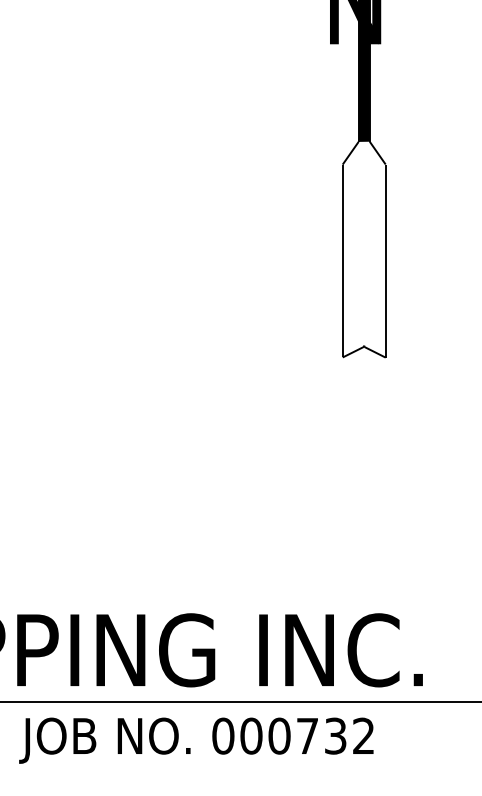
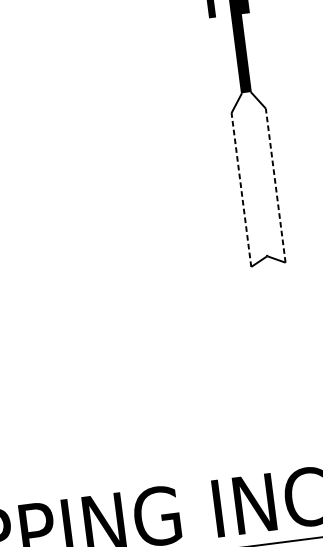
line: (342, 260) -> (241, 189), solid -> dashed
line: (385, 261) -> (275, 186), solid -> dashed

